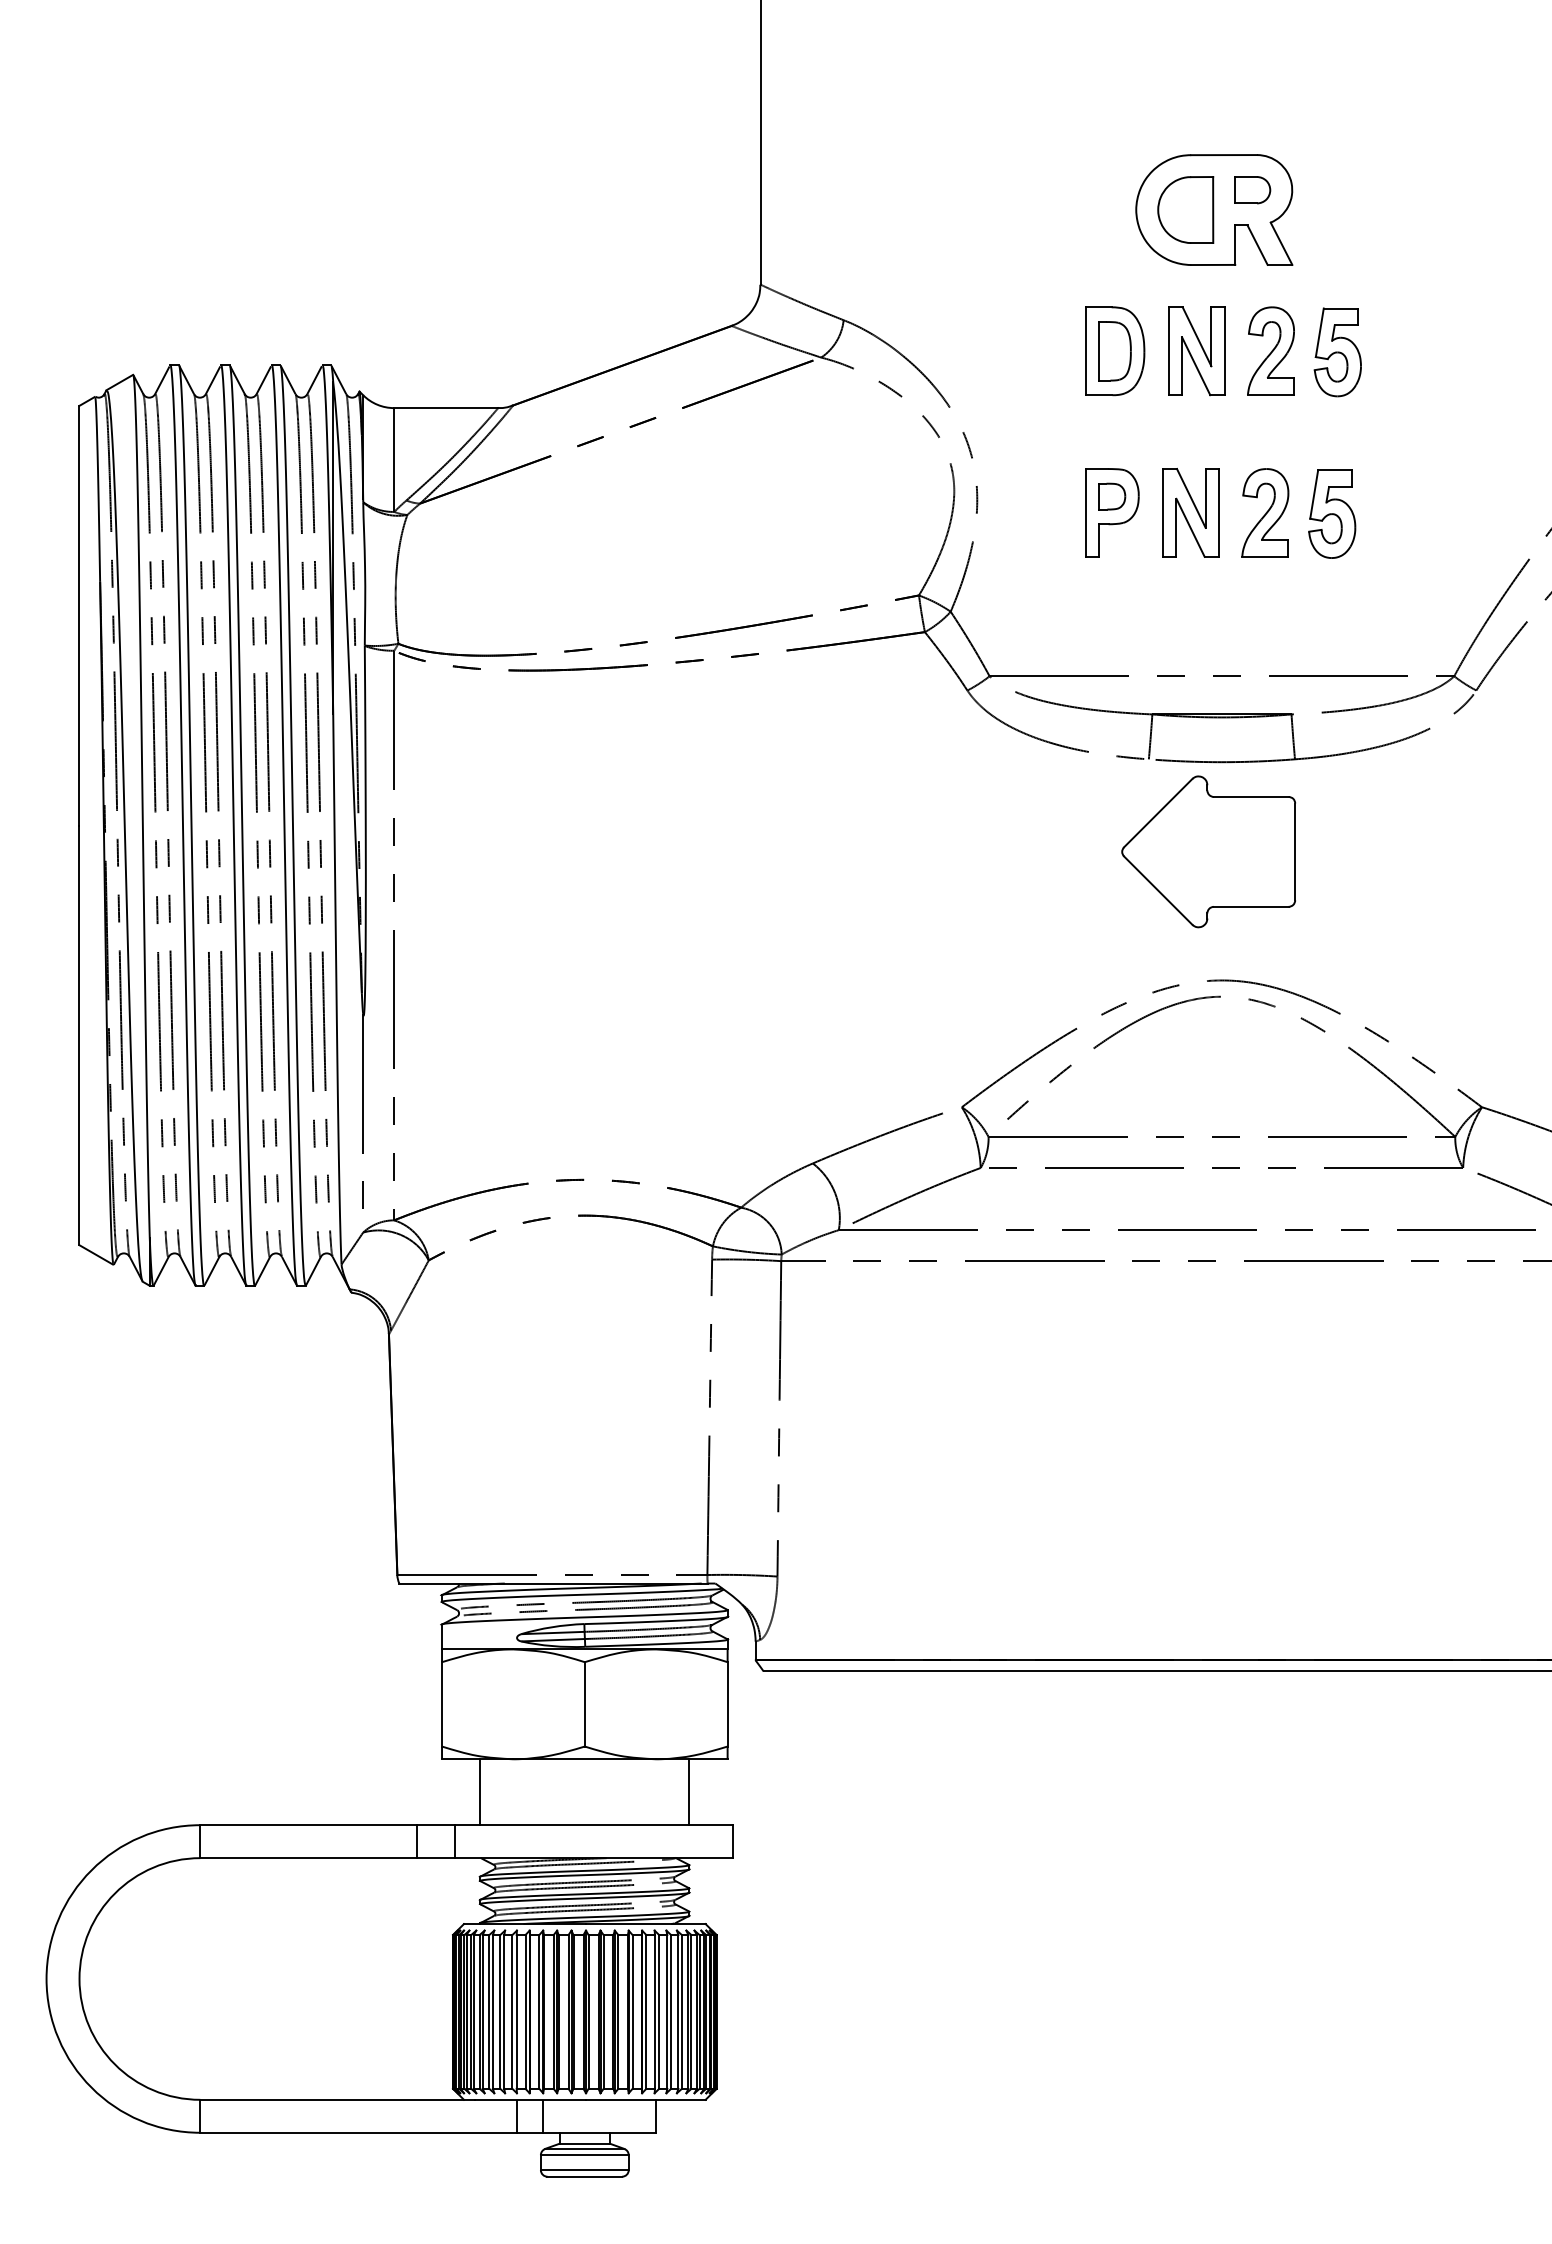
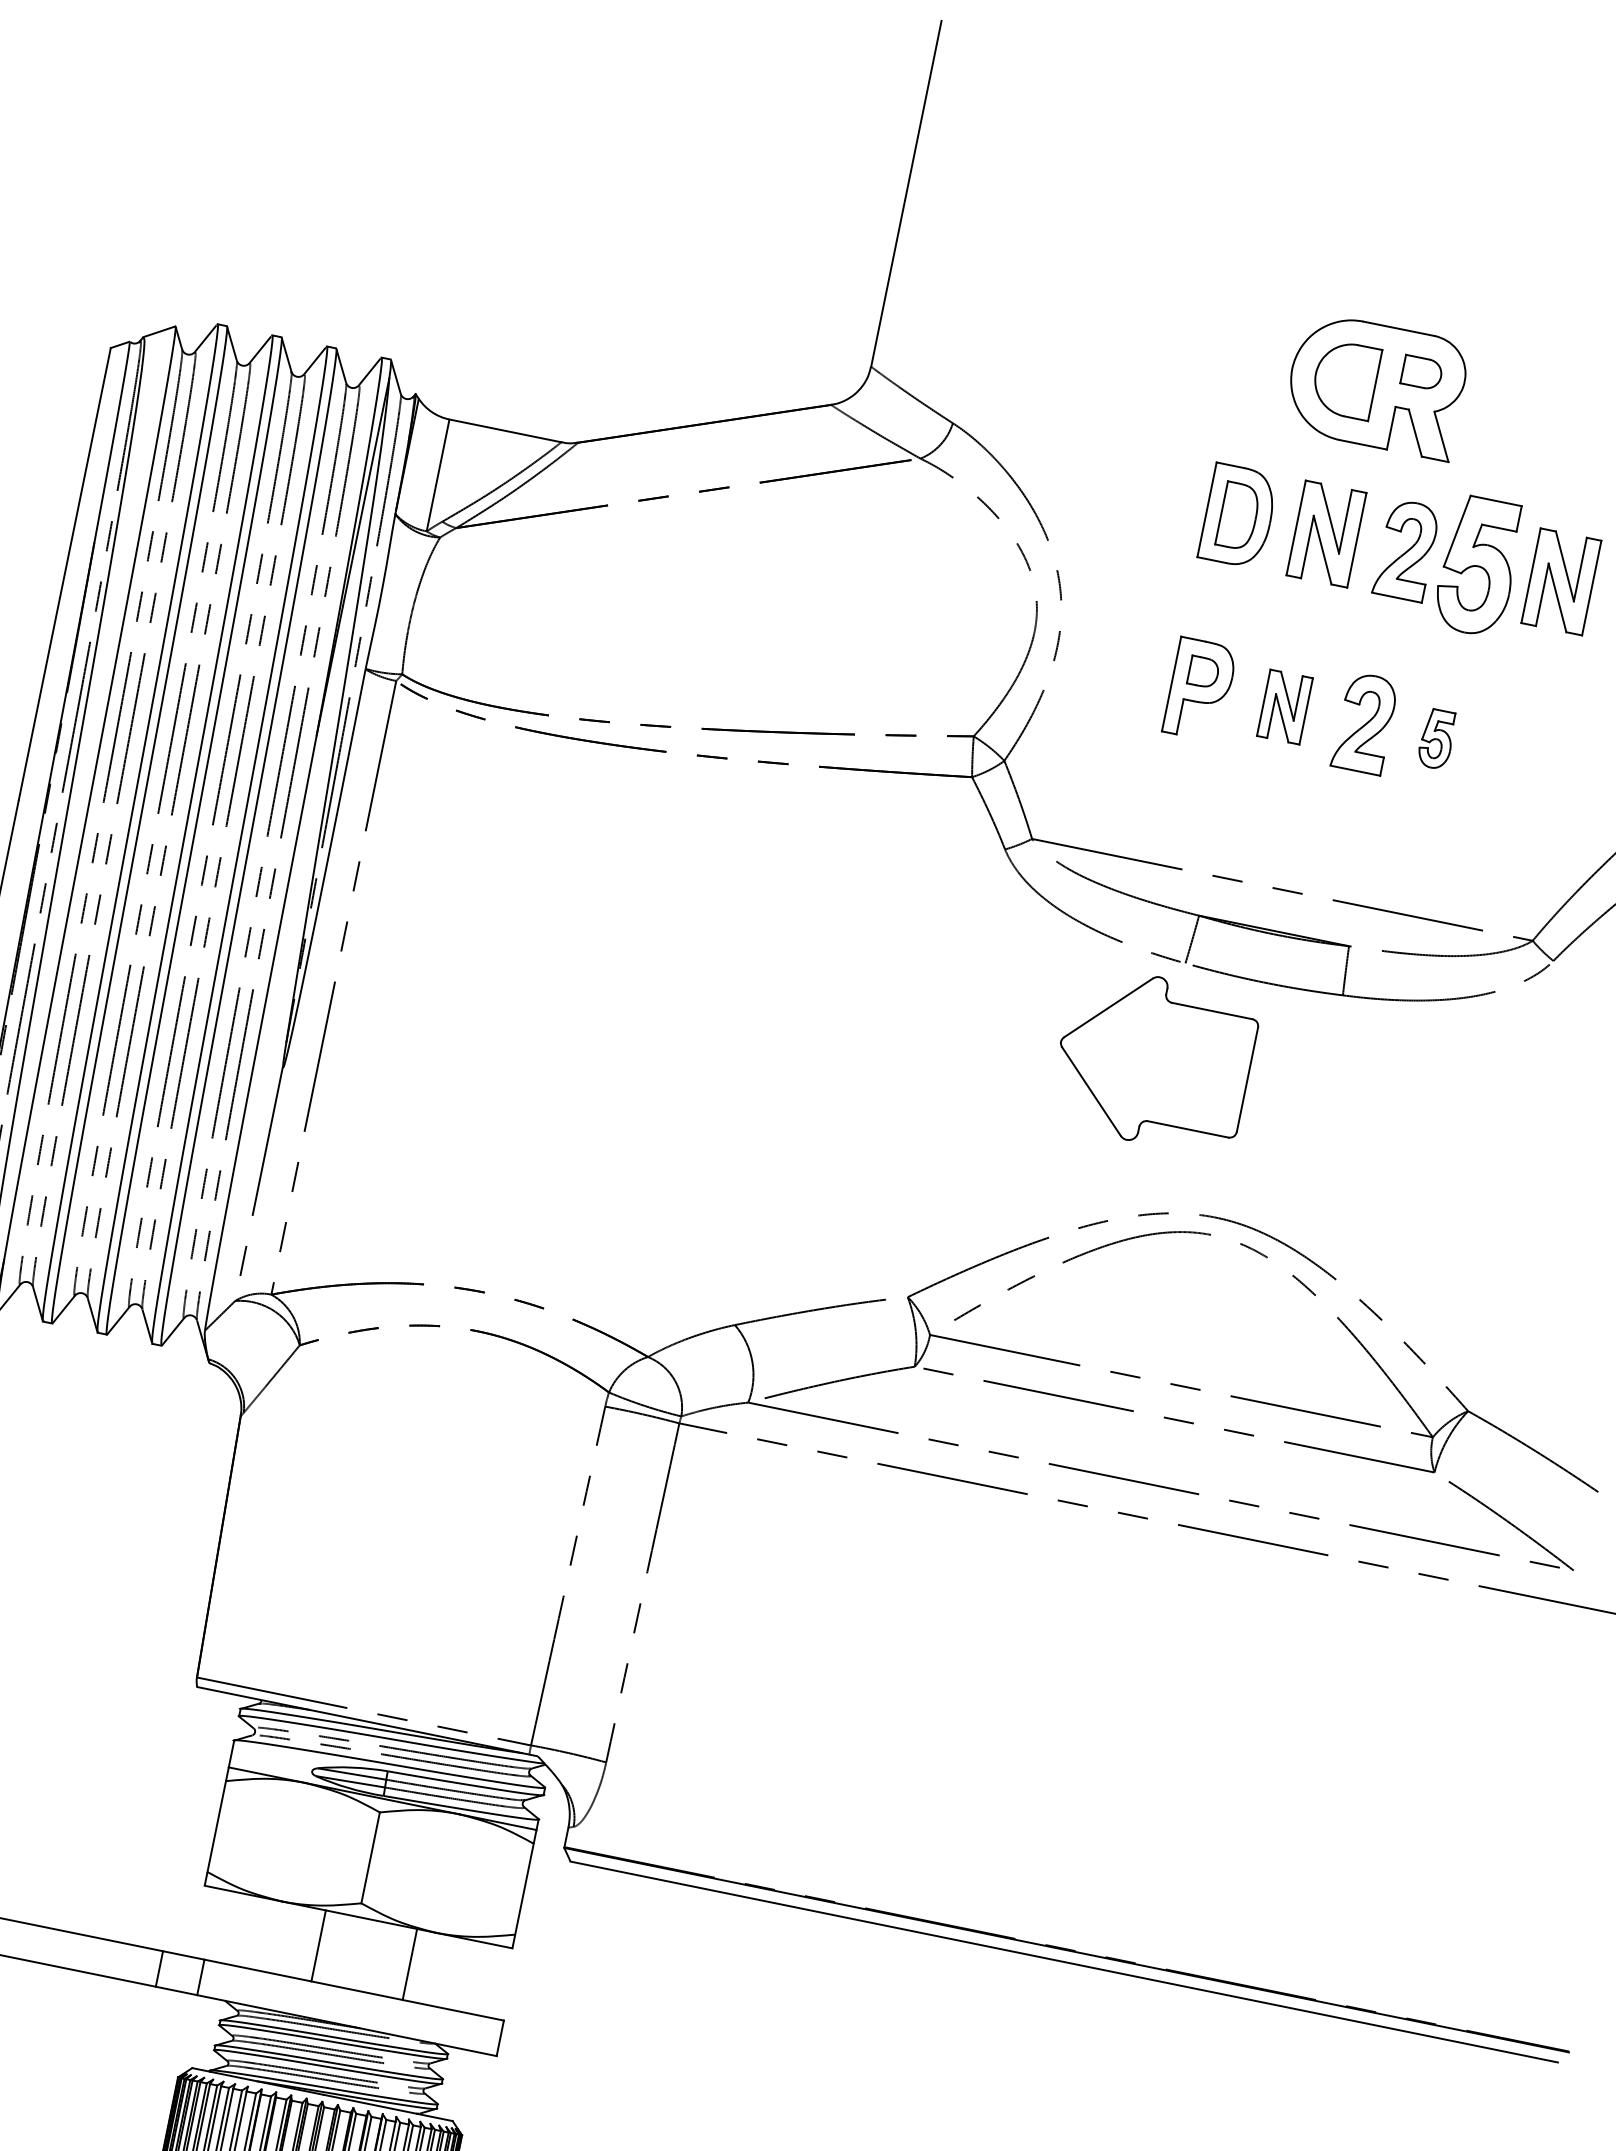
part: (1414, 351) -> (1561, 582), added
part: (1337, 352) -> (1477, 566), size x1.4
part: (1190, 512) -> (1284, 706), size x0.7
part: (1332, 513) -> (1437, 738), size x0.6
part: (1208, 851) -> (1154, 1060), moved
line: (480, 1792) -> (318, 1946), moved
line: (689, 1792) -> (410, 1964), moved

